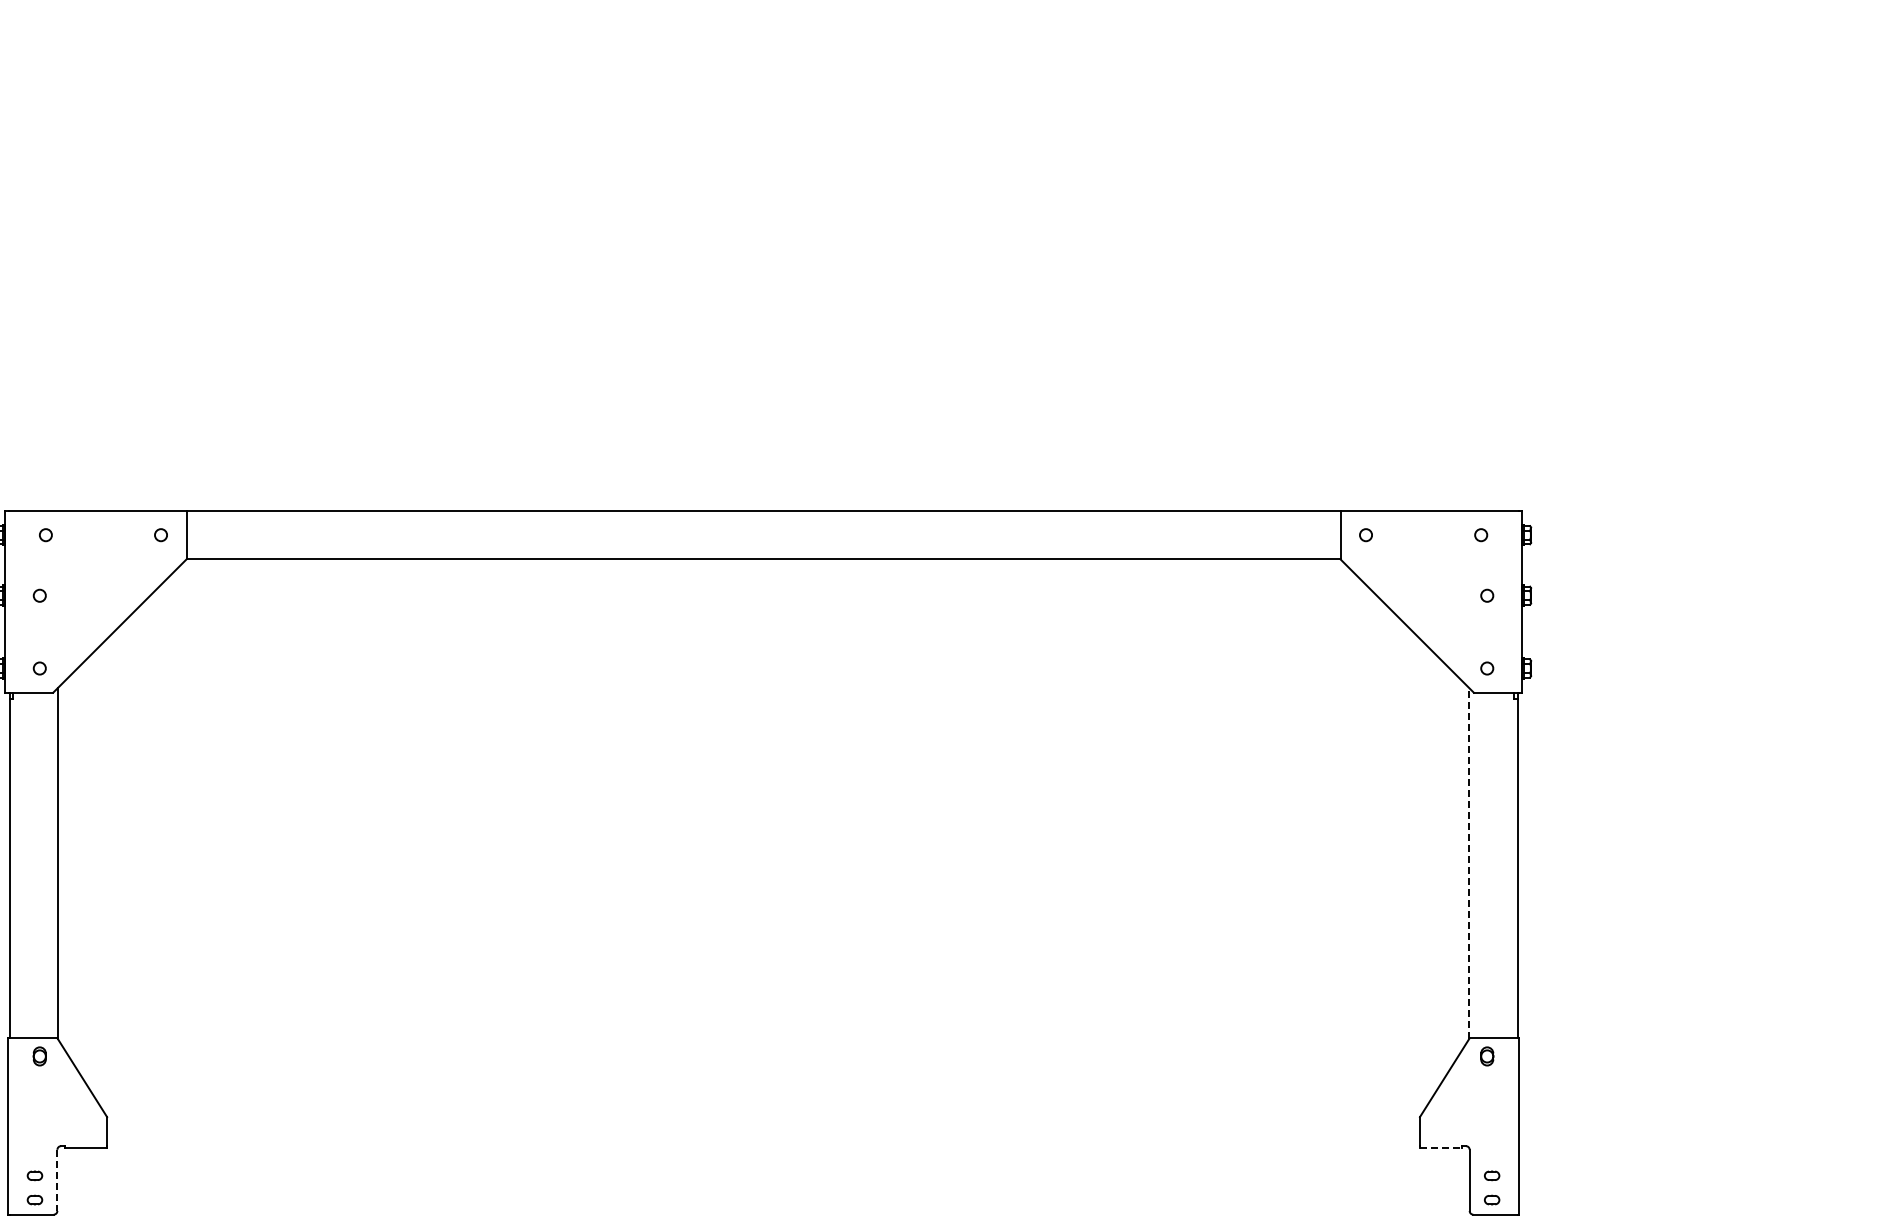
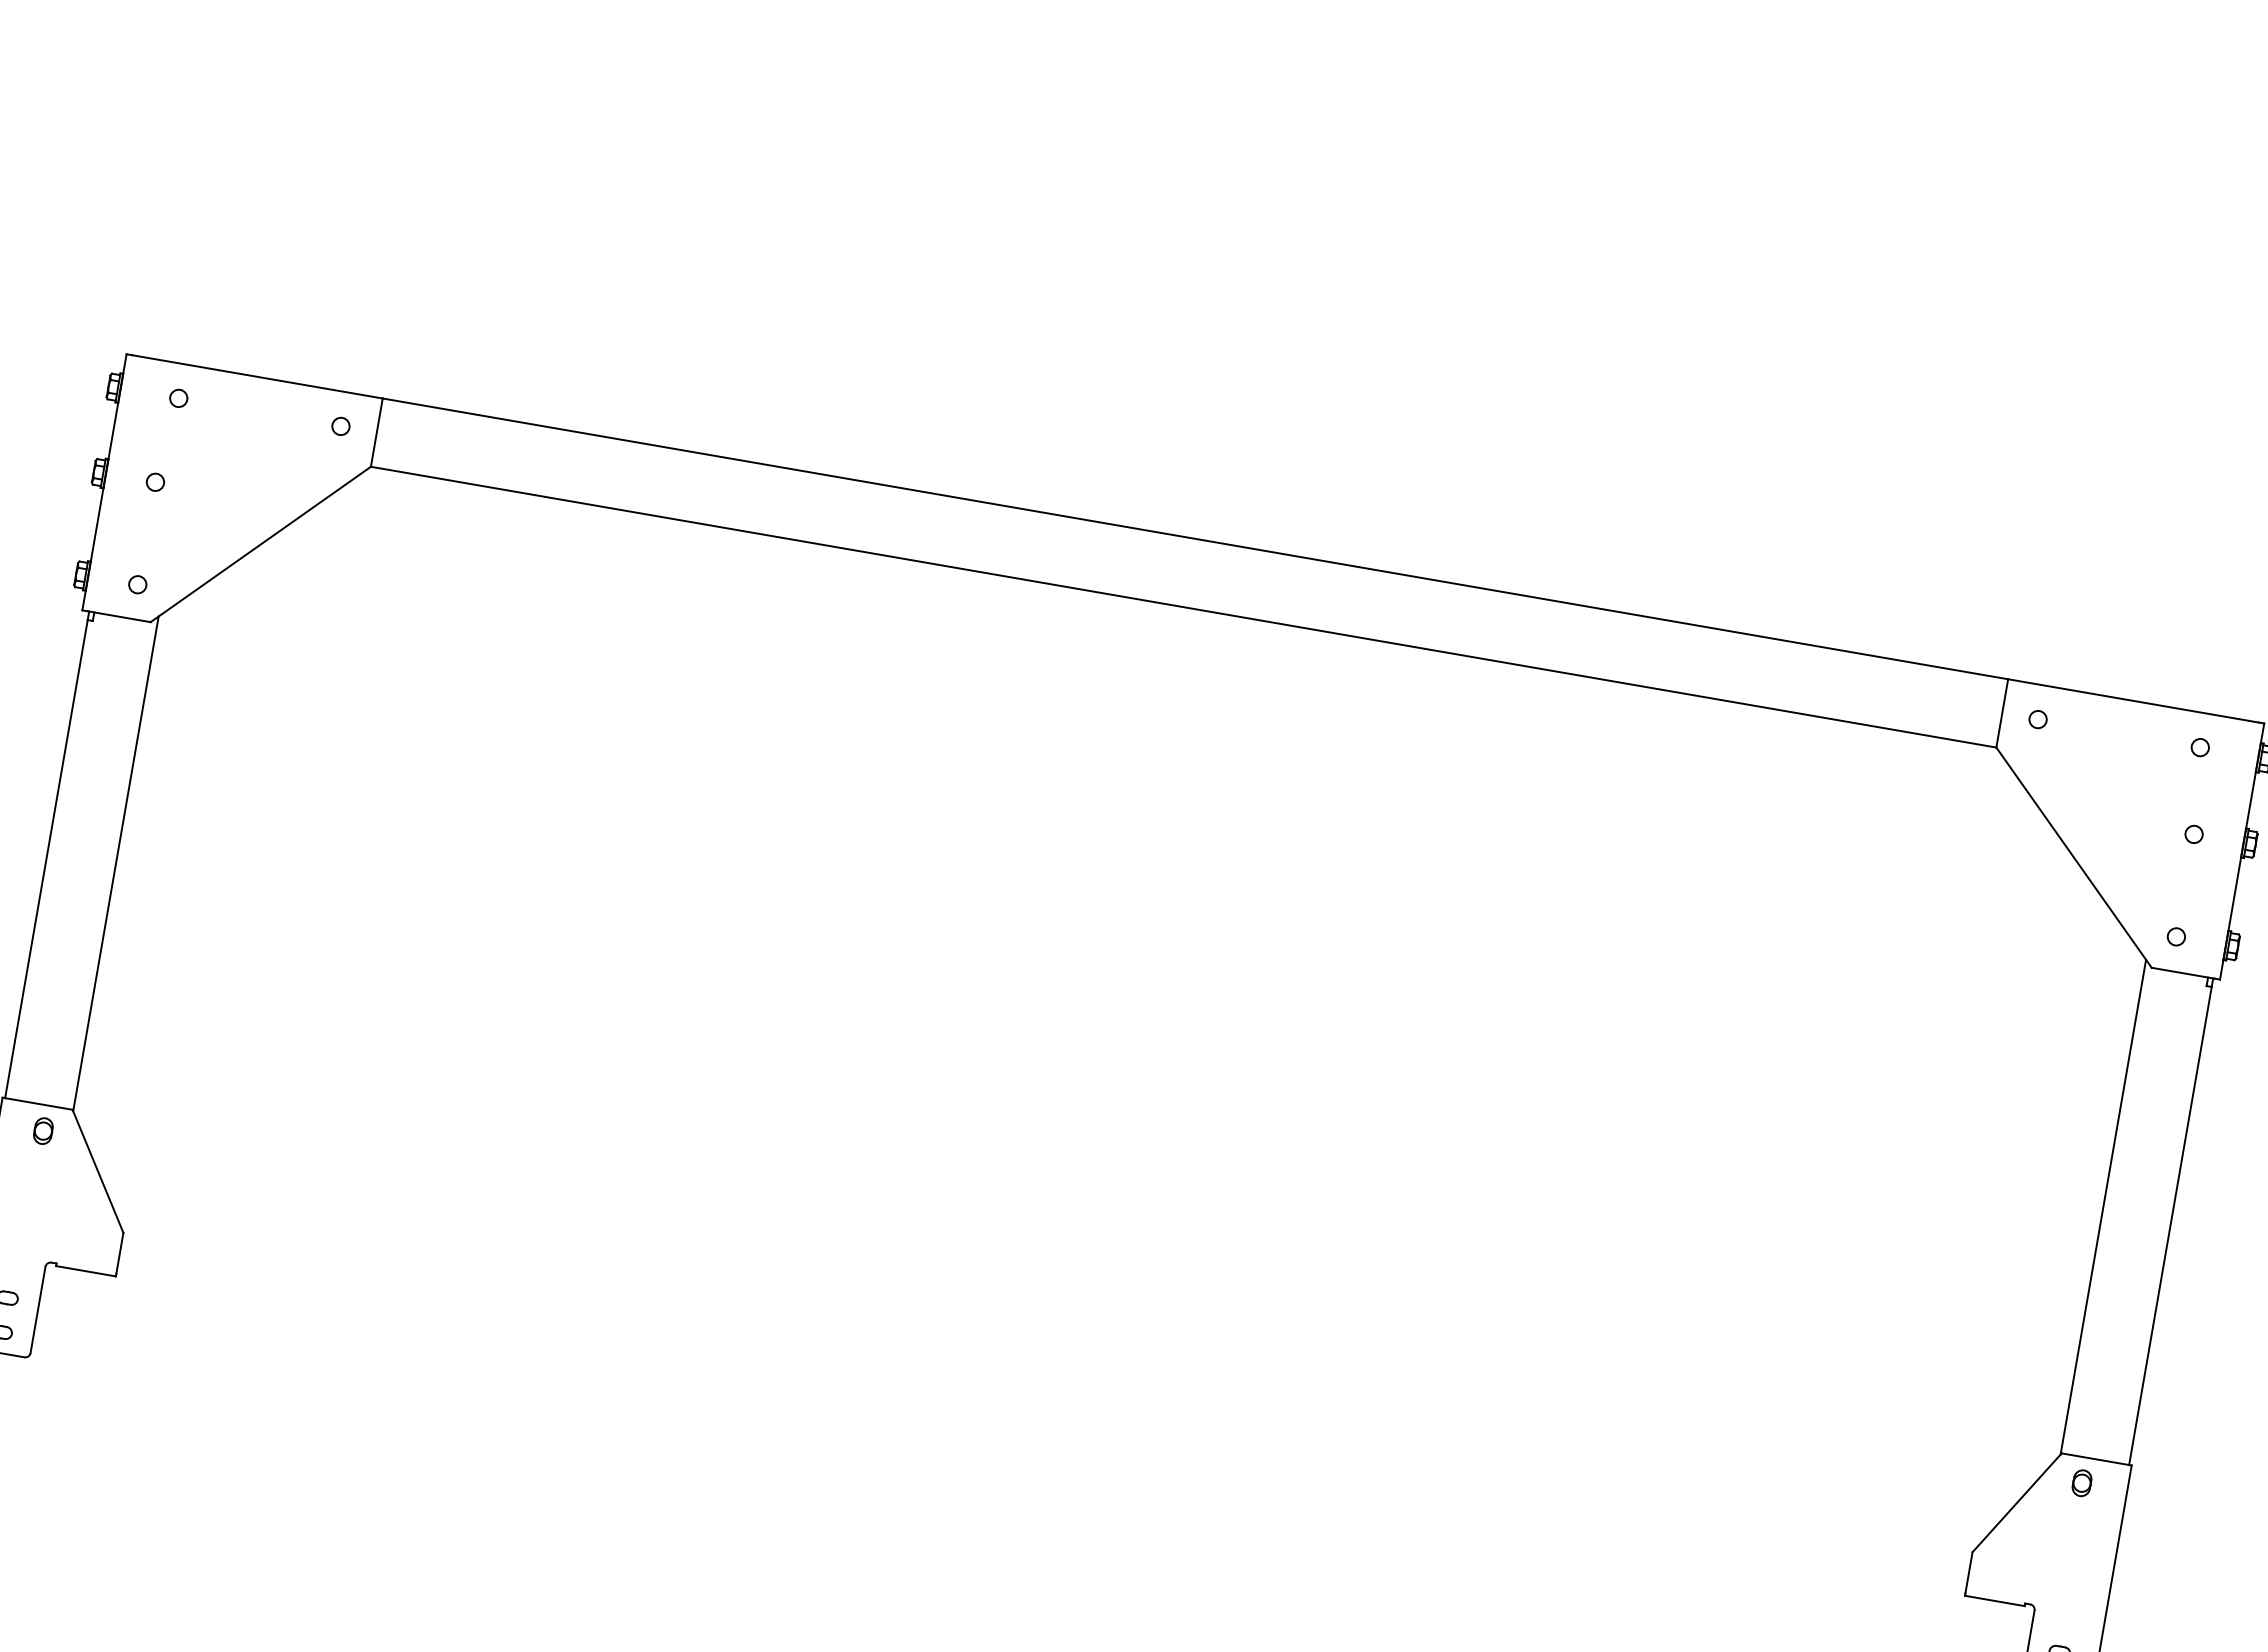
line: (1469, 863) -> (2103, 1207), dashed -> solid
line: (1441, 1147) -> (1995, 1600), dashed -> solid
line: (57, 1180) -> (38, 1310), dashed -> solid

